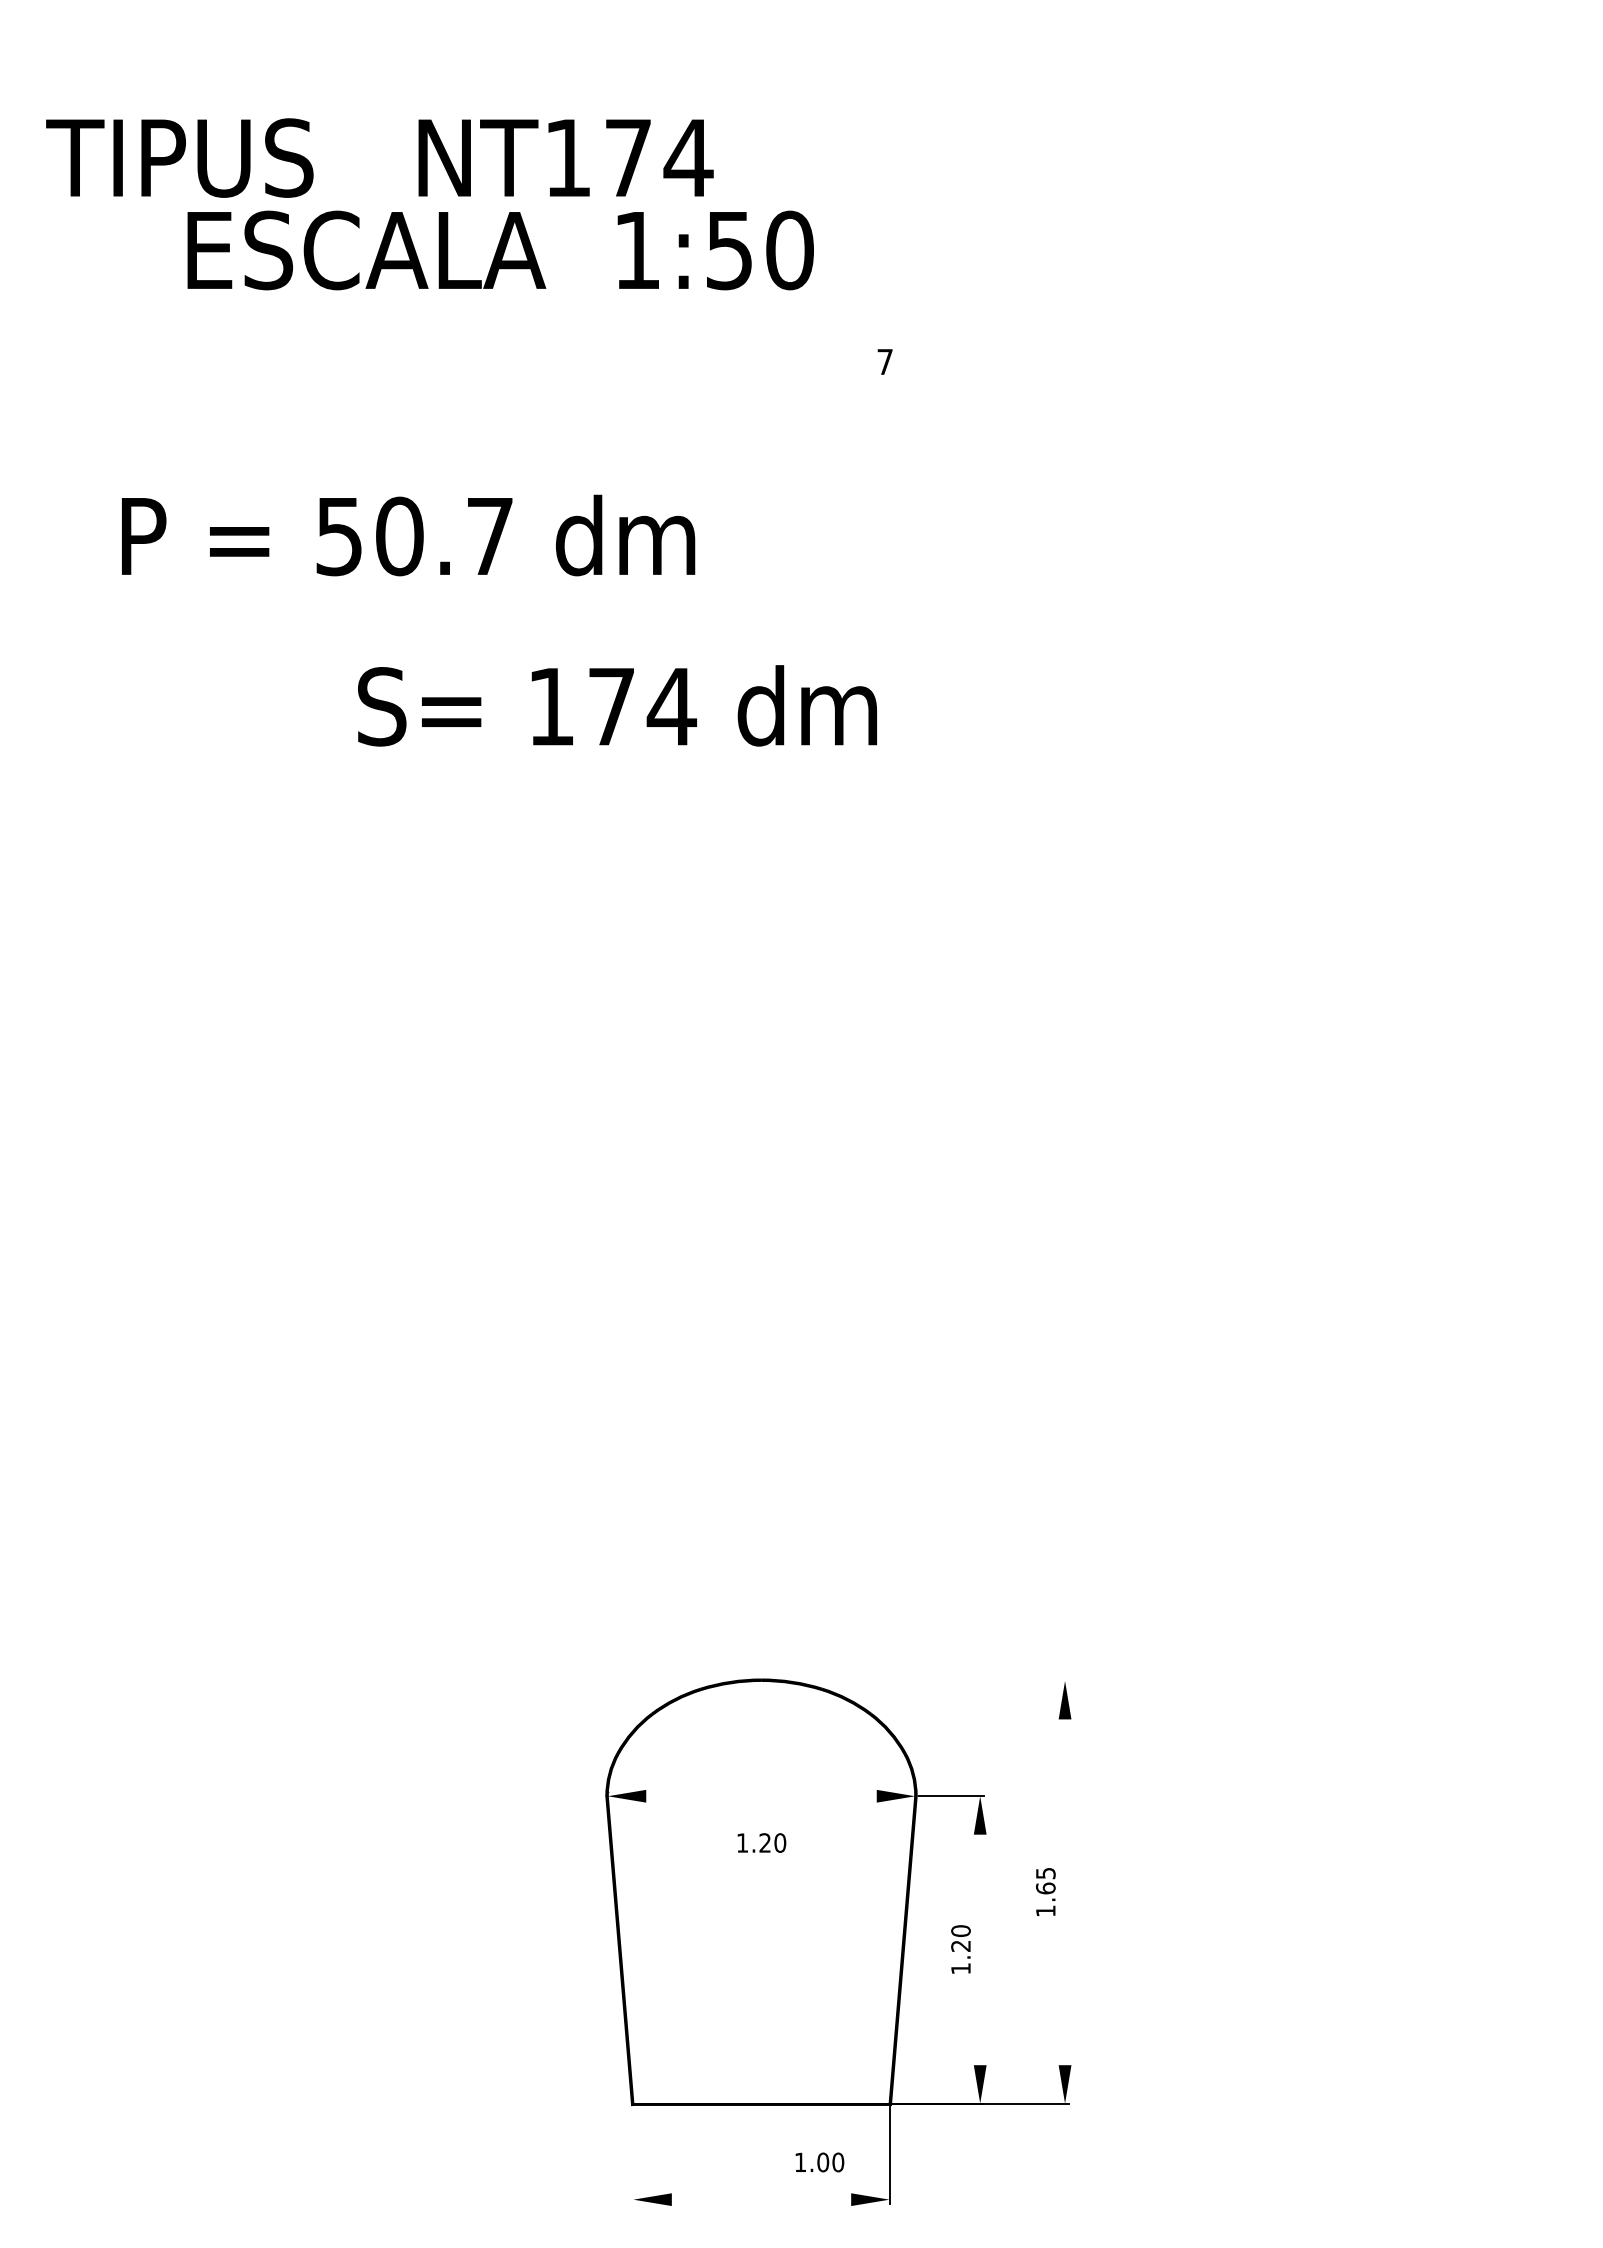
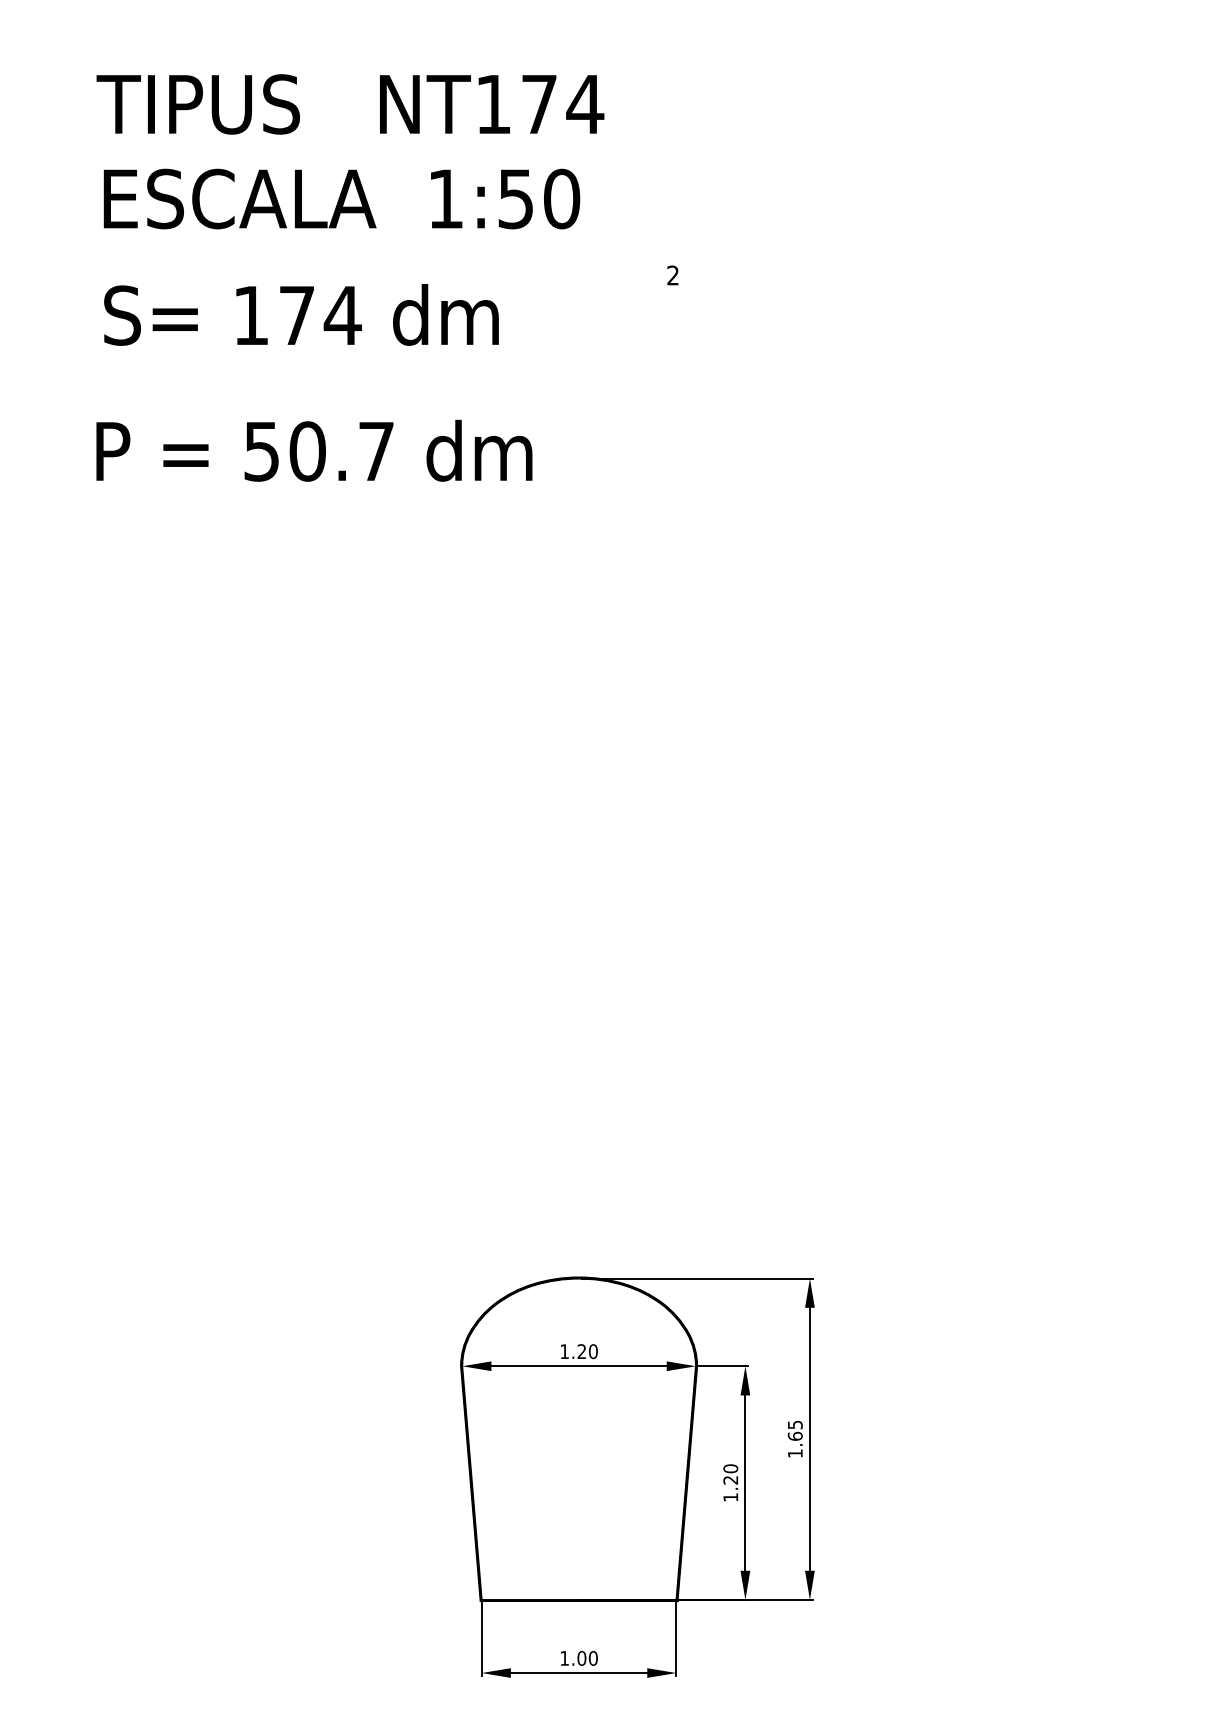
text: (379, 157) -> (350, 104), moved
text: (500, 250) -> (341, 199), moved
text: (884, 361) -> (672, 275), 7 -> 2
text: (408, 535) -> (314, 450), moved
text: (617, 705) -> (301, 314), moved
line: (916, 1681) -> (696, 1278), added
line: (761, 1796) -> (579, 1366), added
text: (761, 1842) -> (579, 1351), moved
line: (1065, 1892) -> (810, 1439), added
line: (980, 1949) -> (745, 1482), added
line: (633, 2155) -> (481, 1639), added
text: (819, 2162) -> (579, 1658), moved
line: (761, 2199) -> (579, 1672), added

